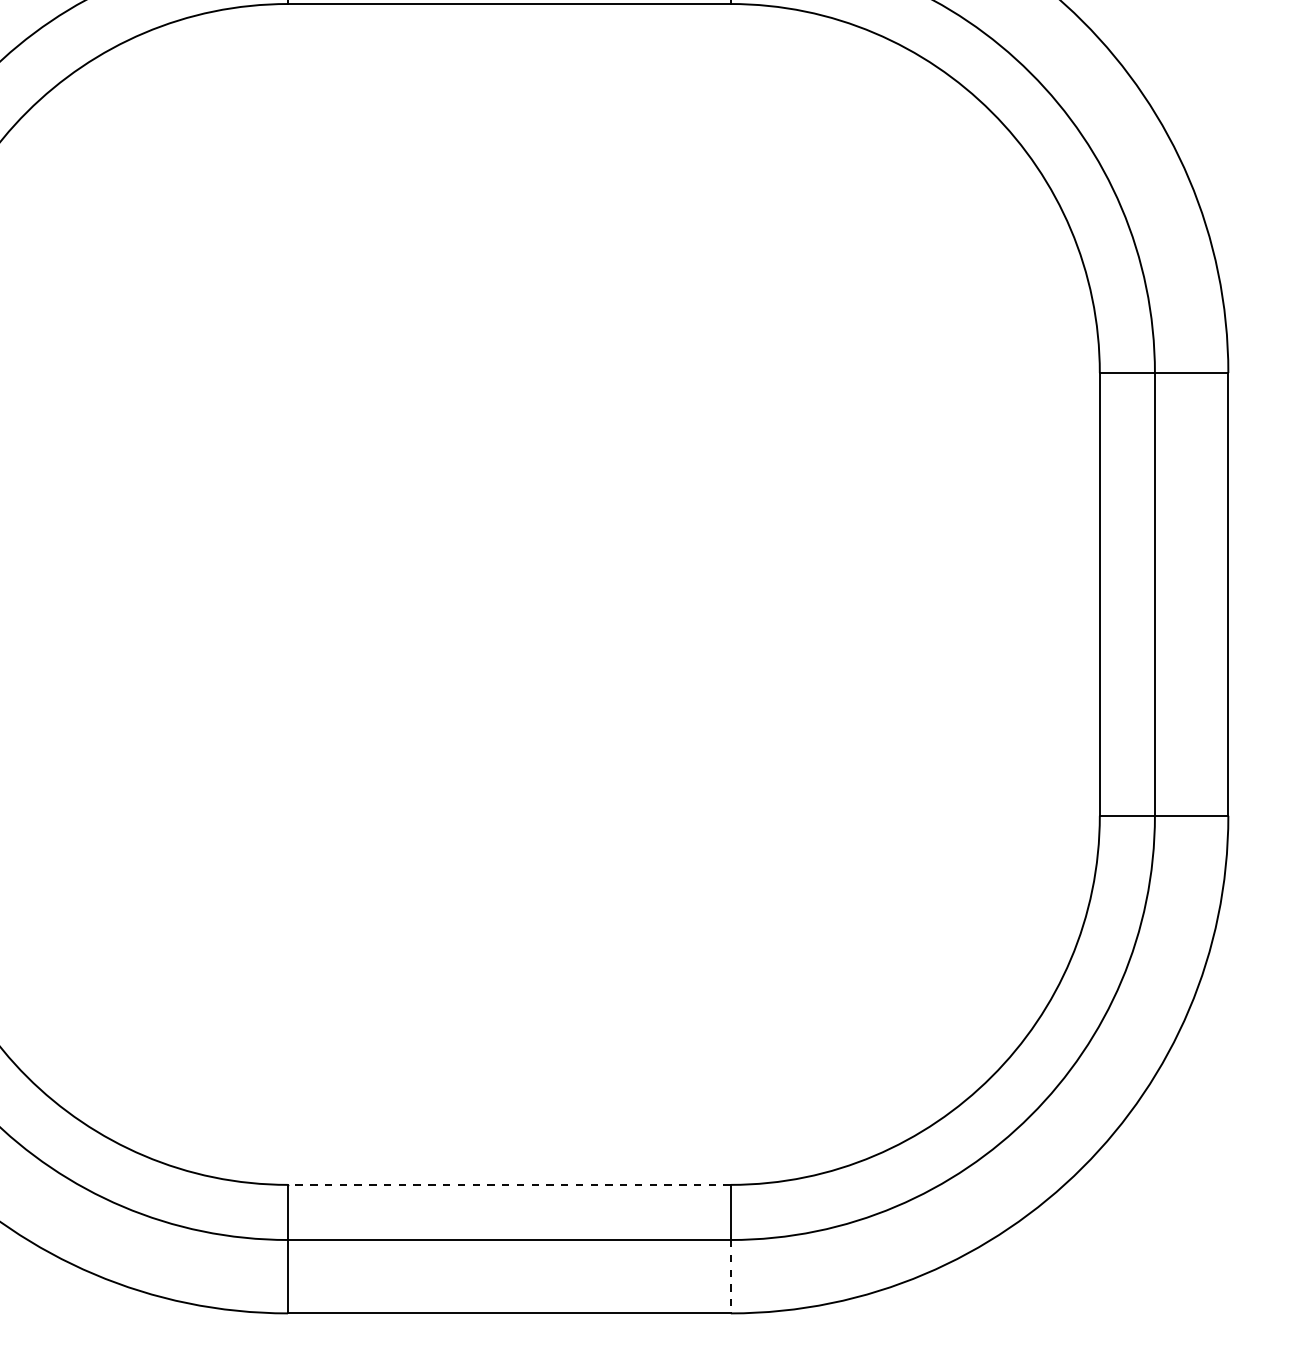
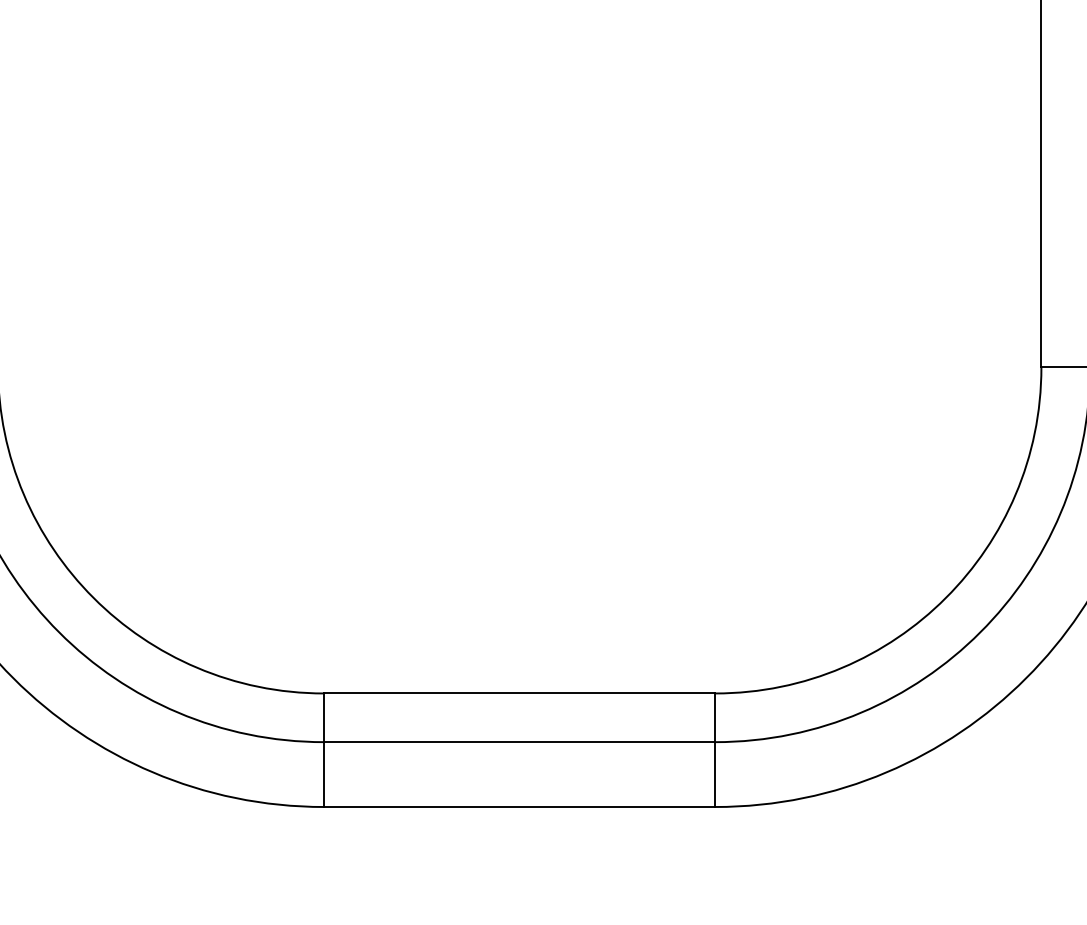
line: (508, 1184) -> (518, 693), dashed -> solid
line: (730, 1276) -> (715, 774), dashed -> solid

